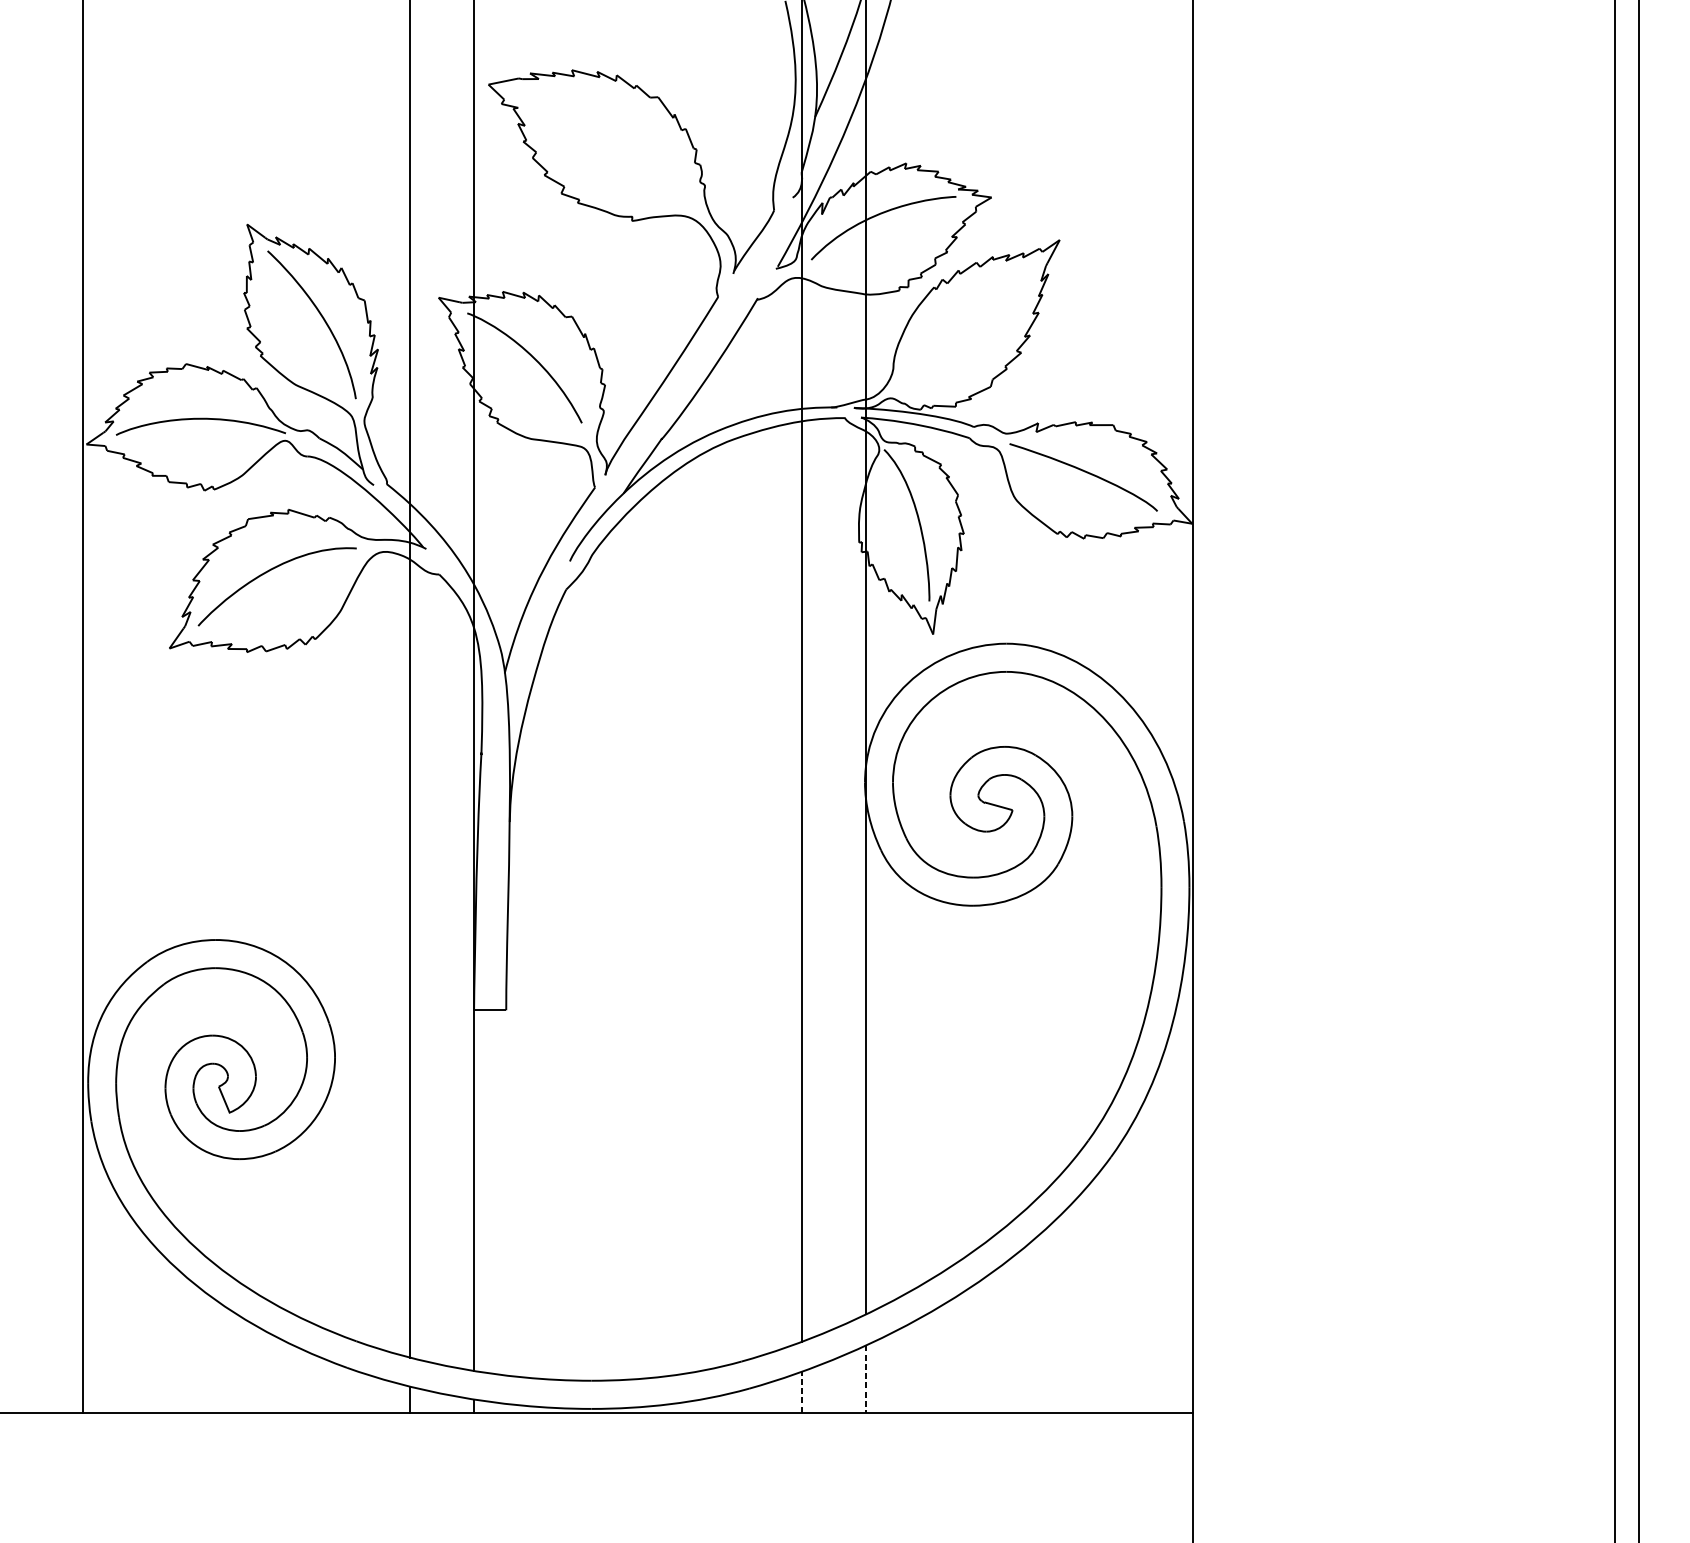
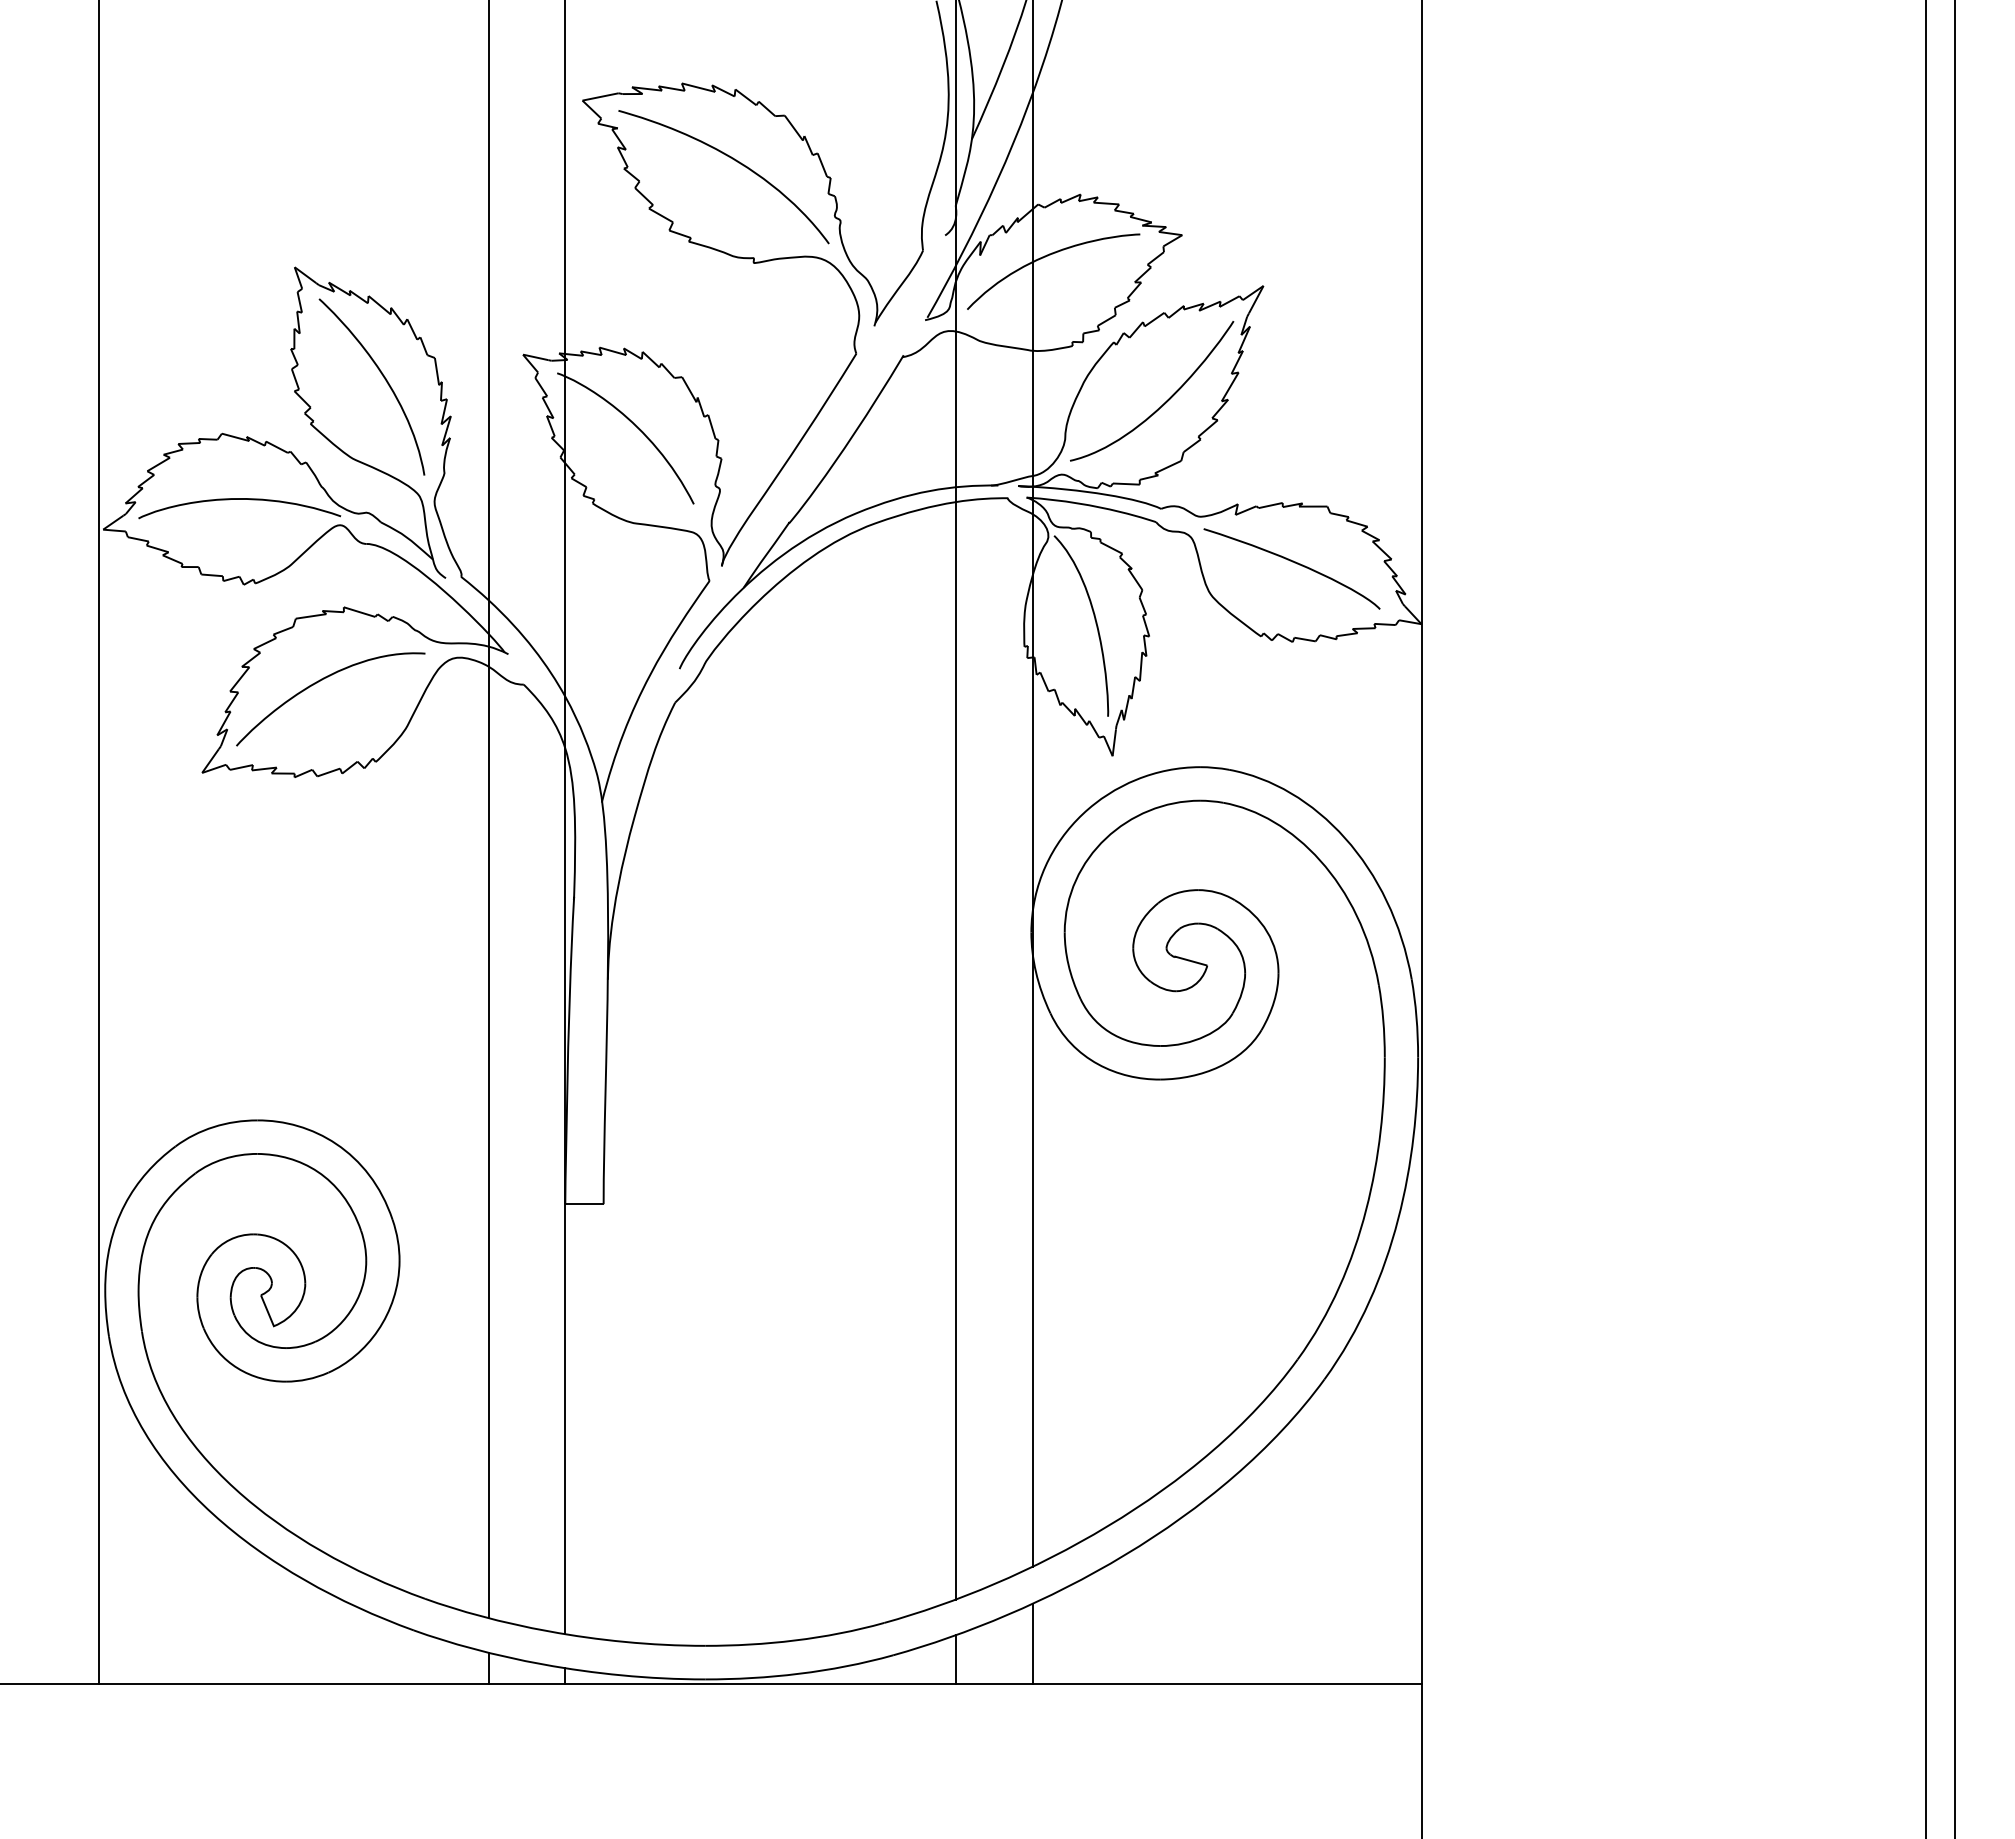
curve: (616, 135) -> (735, 161), added
curve: (976, 337) -> (1164, 402), added
line: (865, 1378) -> (1032, 1643), dashed -> solid
line: (801, 1391) -> (955, 1658), dashed -> solid

